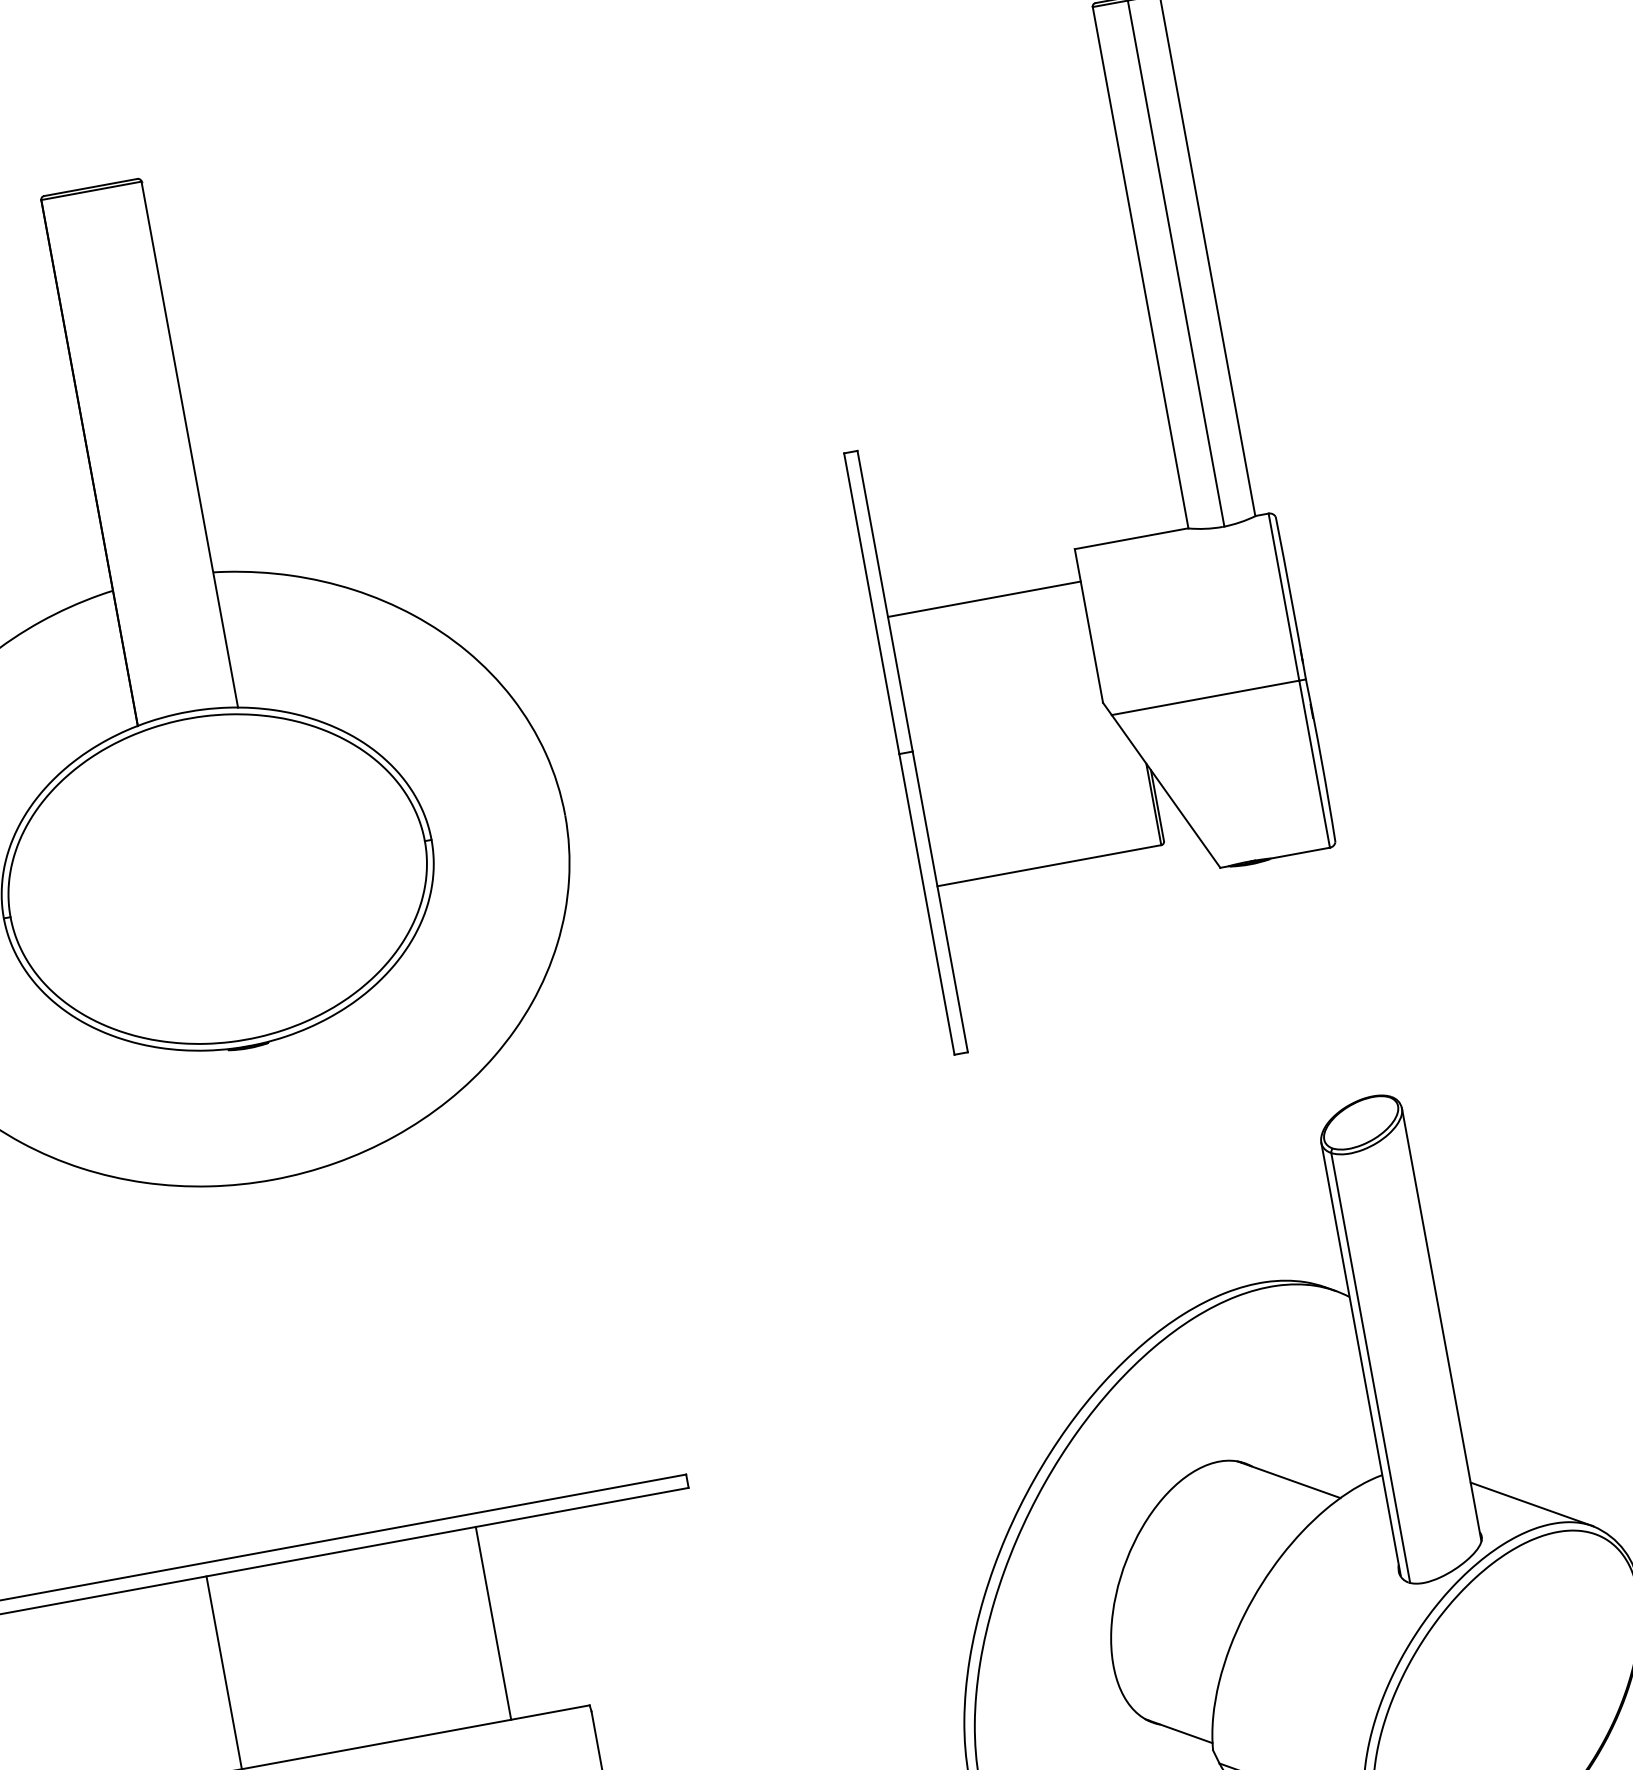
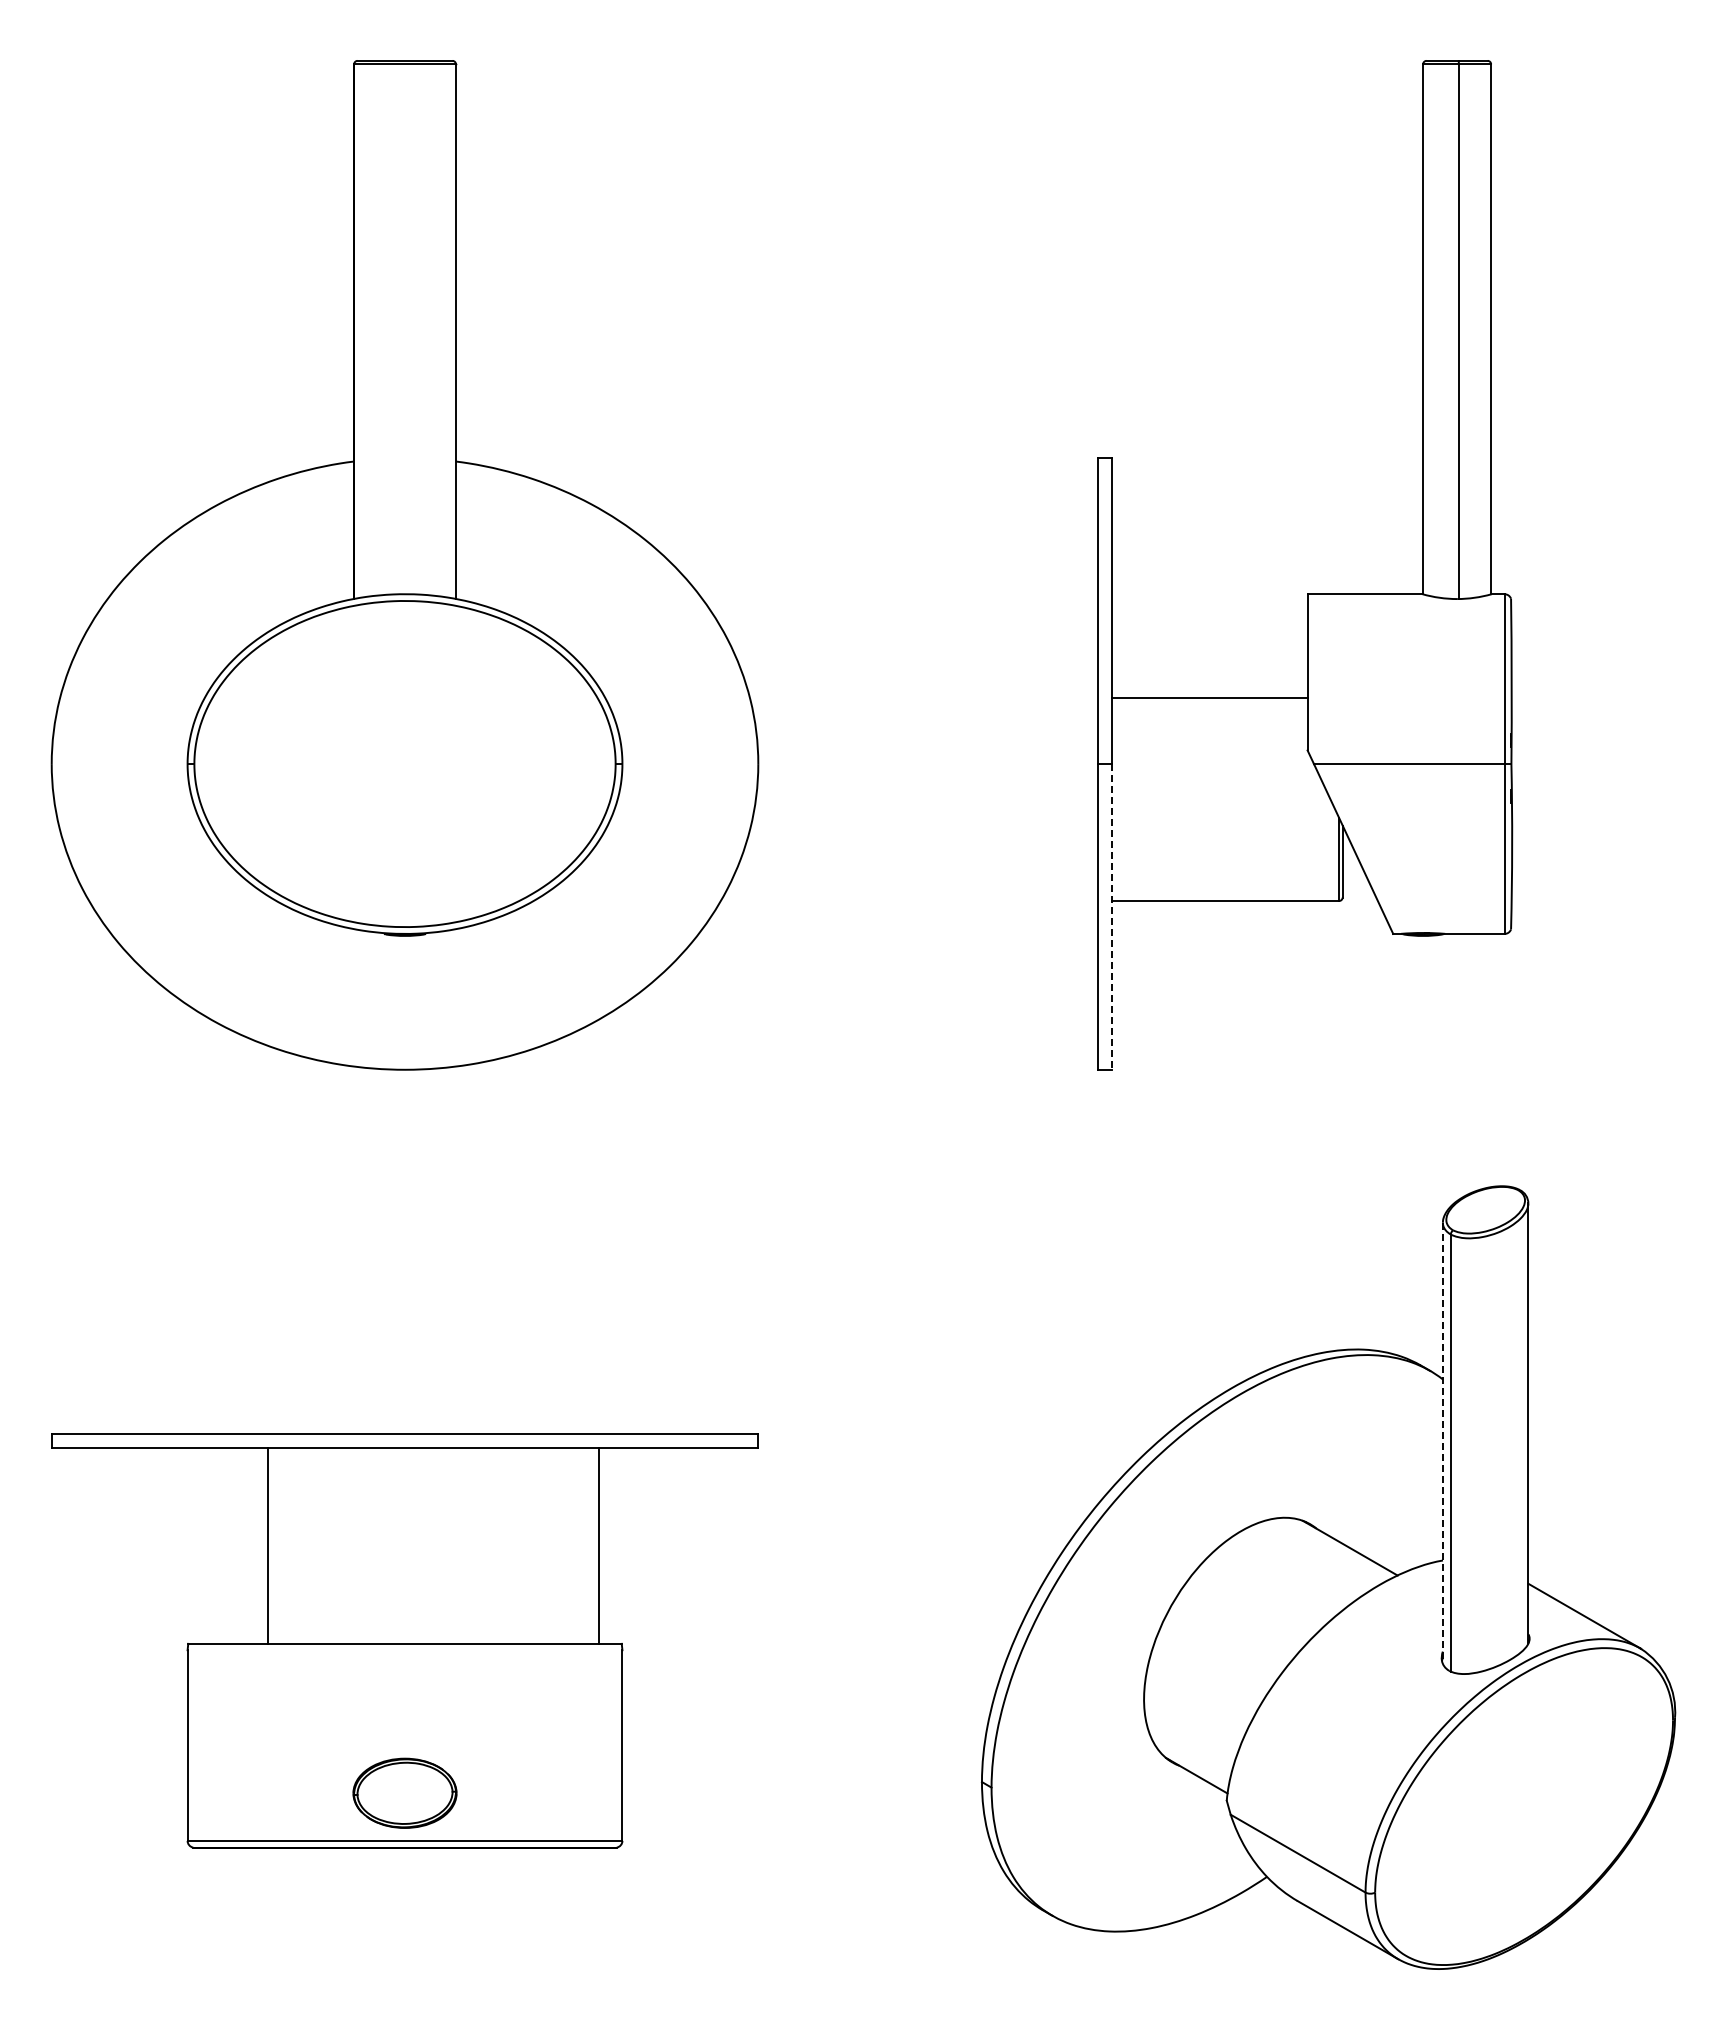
line: (984, 599) -> (1209, 698), moved
line: (940, 901) -> (1111, 916), solid -> dashed
line: (1360, 1359) -> (1442, 1442), solid -> dashed
line: (493, 1623) -> (598, 1545), moved

